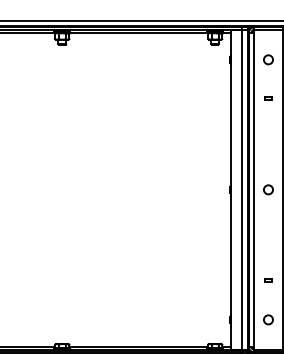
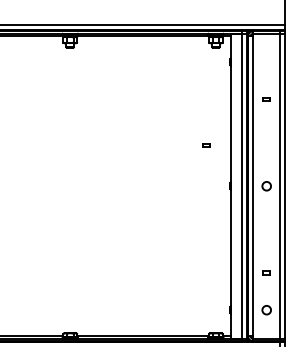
circle: (268, 59) -> (266, 62), removed
part: (205, 147) -> (206, 145), added

